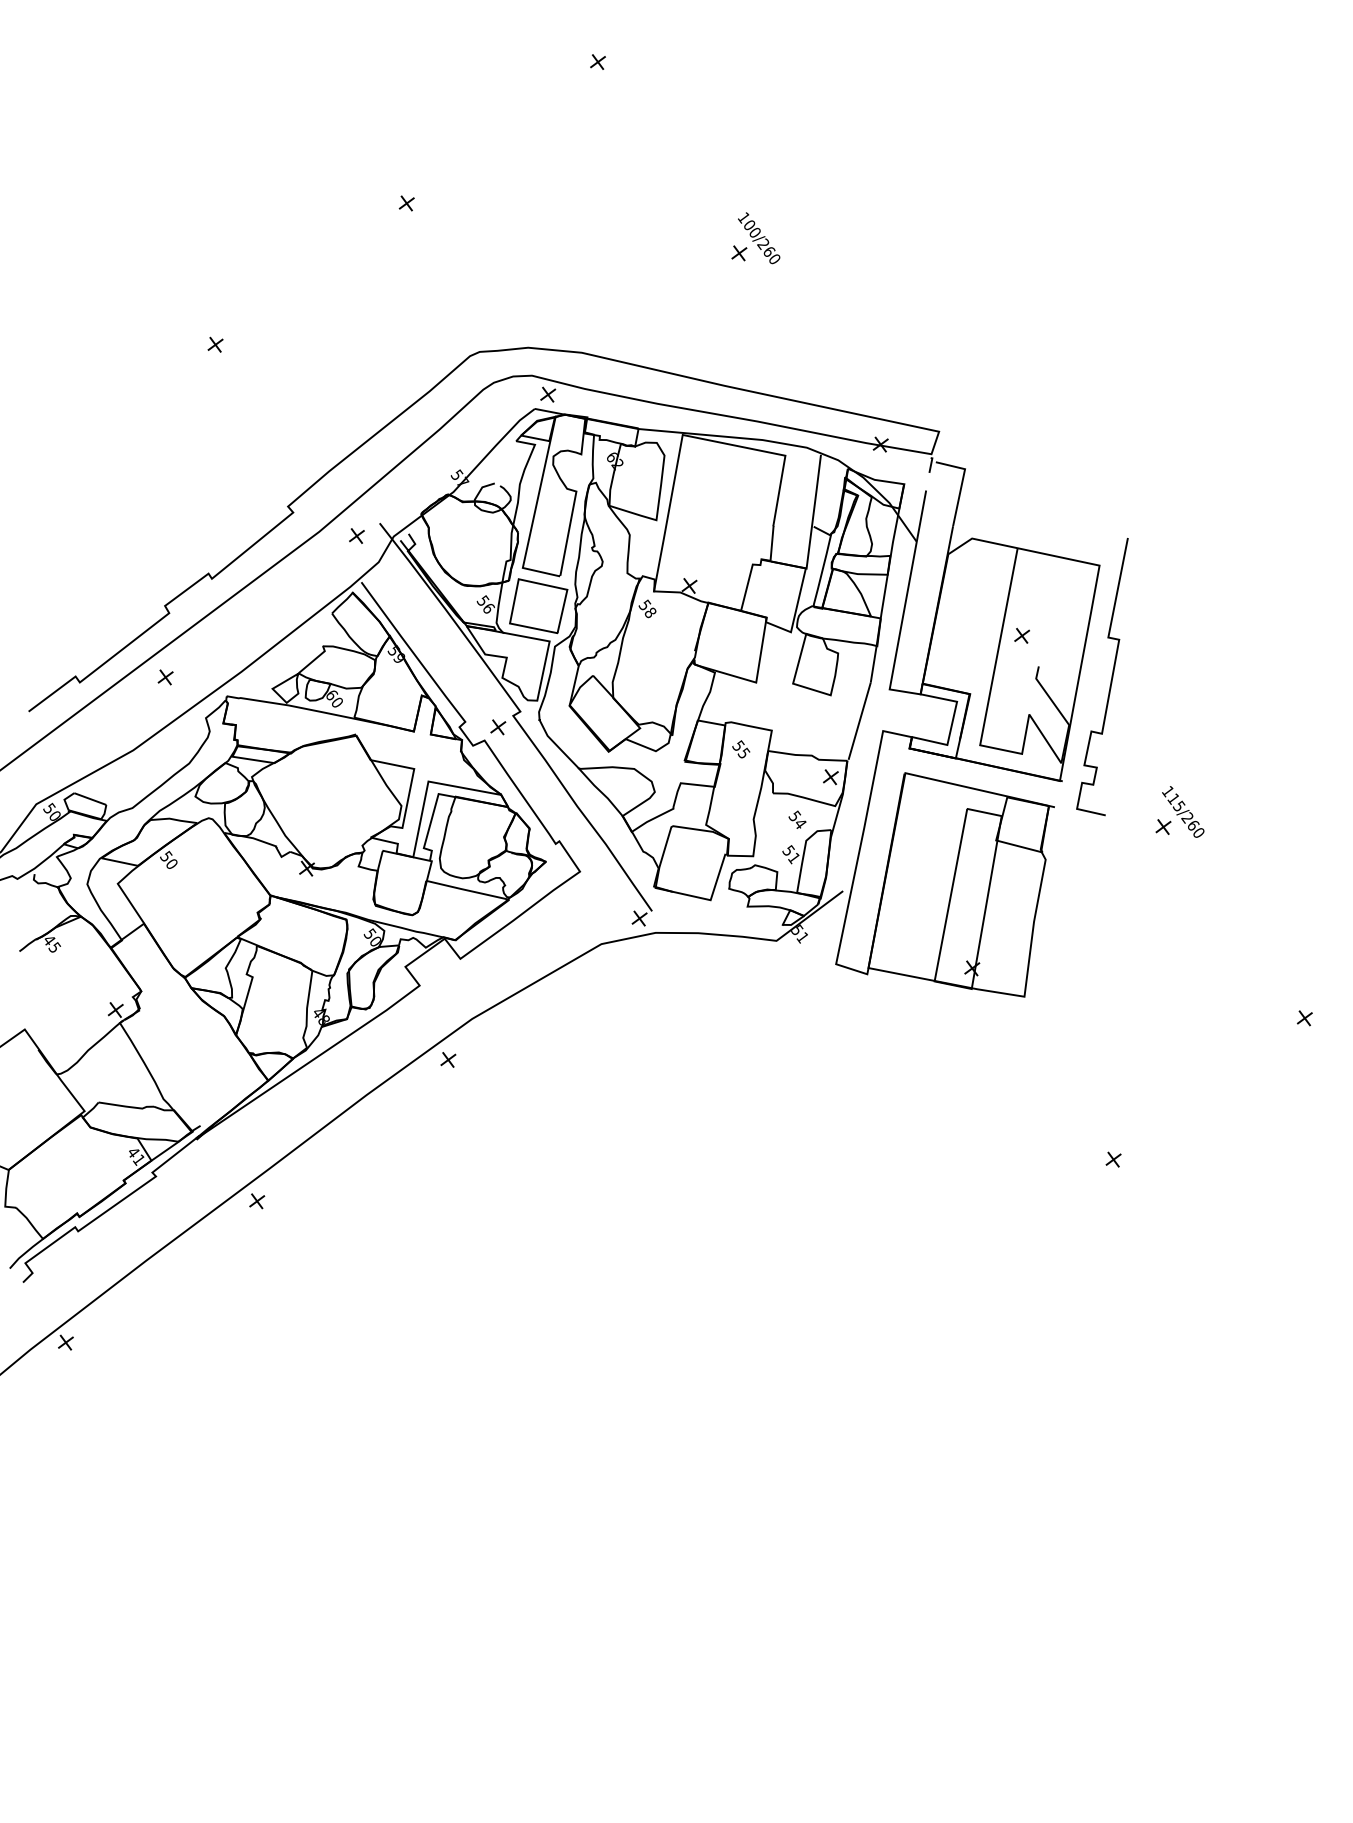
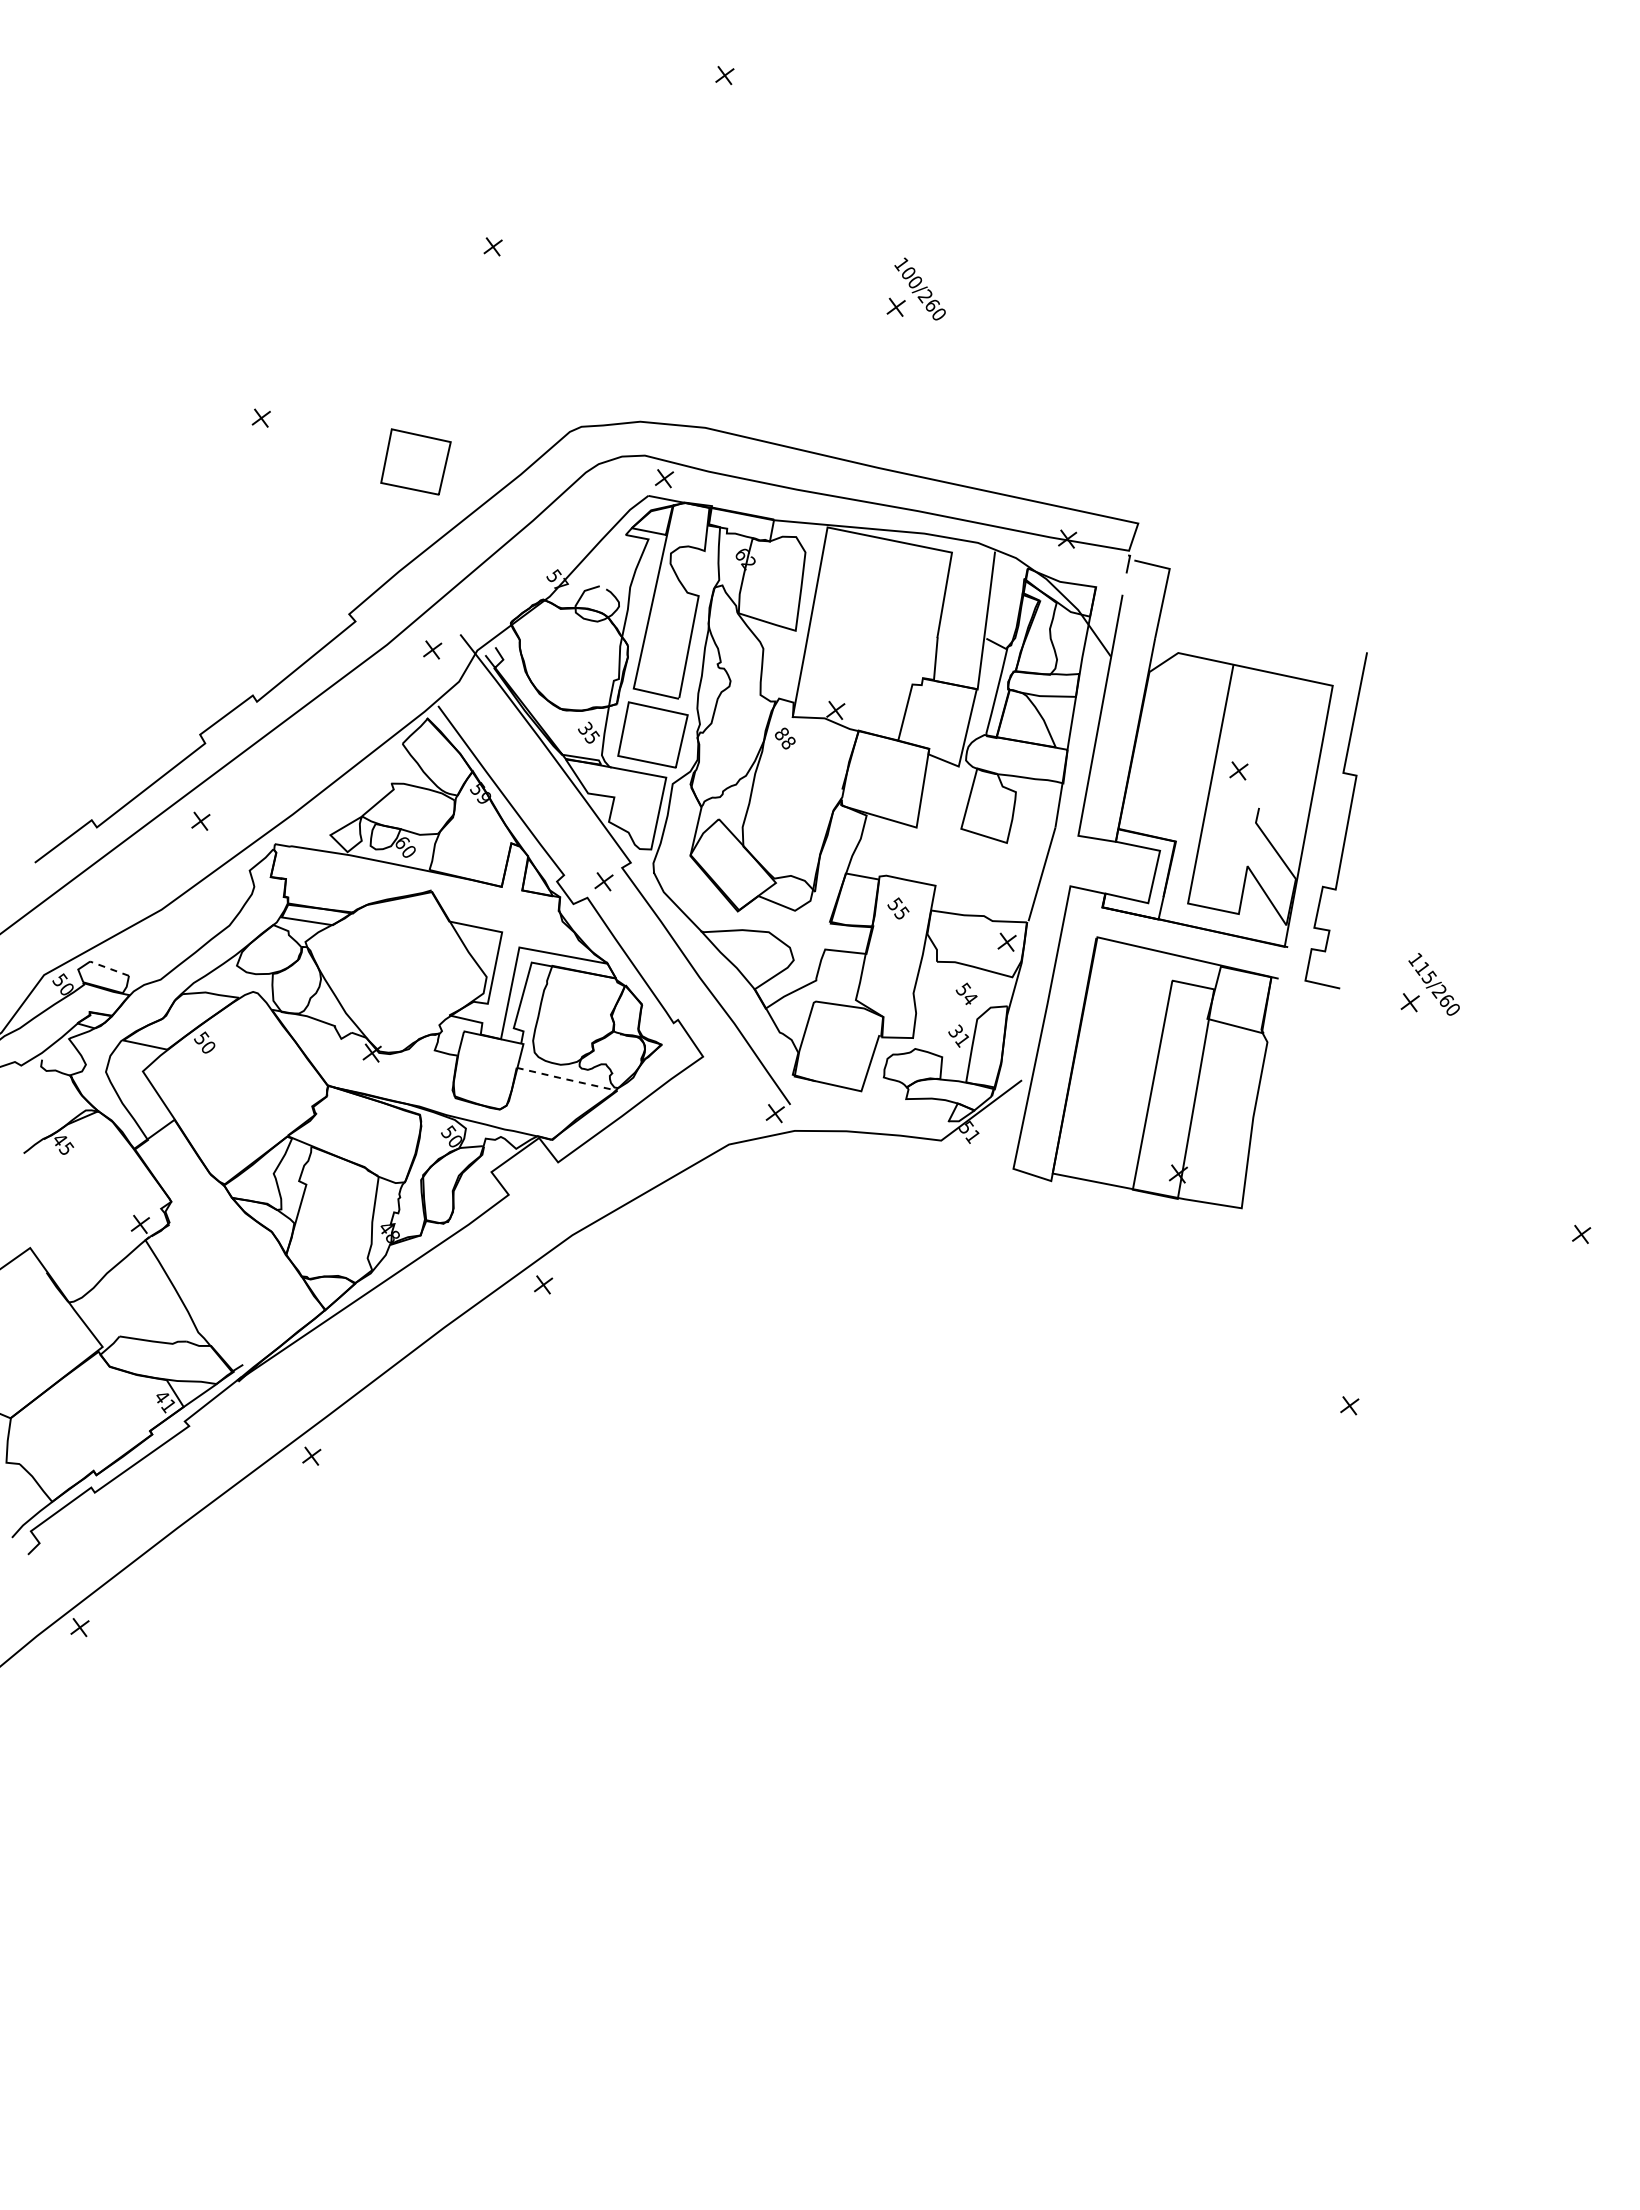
line: (349, 360) -> (423, 437), added
text: (487, 604) -> (590, 732), 56 -> 35
text: (644, 604) -> (781, 733), 58 -> 88
line: (90, 798) -> (109, 968), solid -> dashed
text: (789, 850) -> (957, 1030), 51 -> 31
line: (467, 890) -> (566, 1079), solid -> dashed

